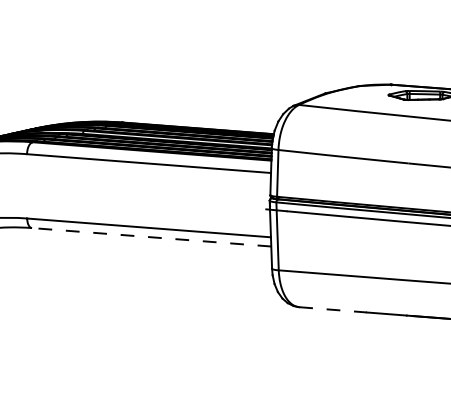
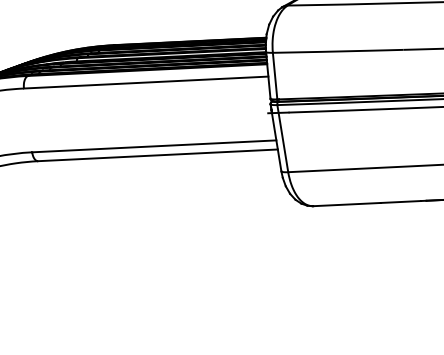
line: (151, 237) -> (157, 155), dashed -> solid
line: (332, 309) -> (346, 204), dashed -> solid

